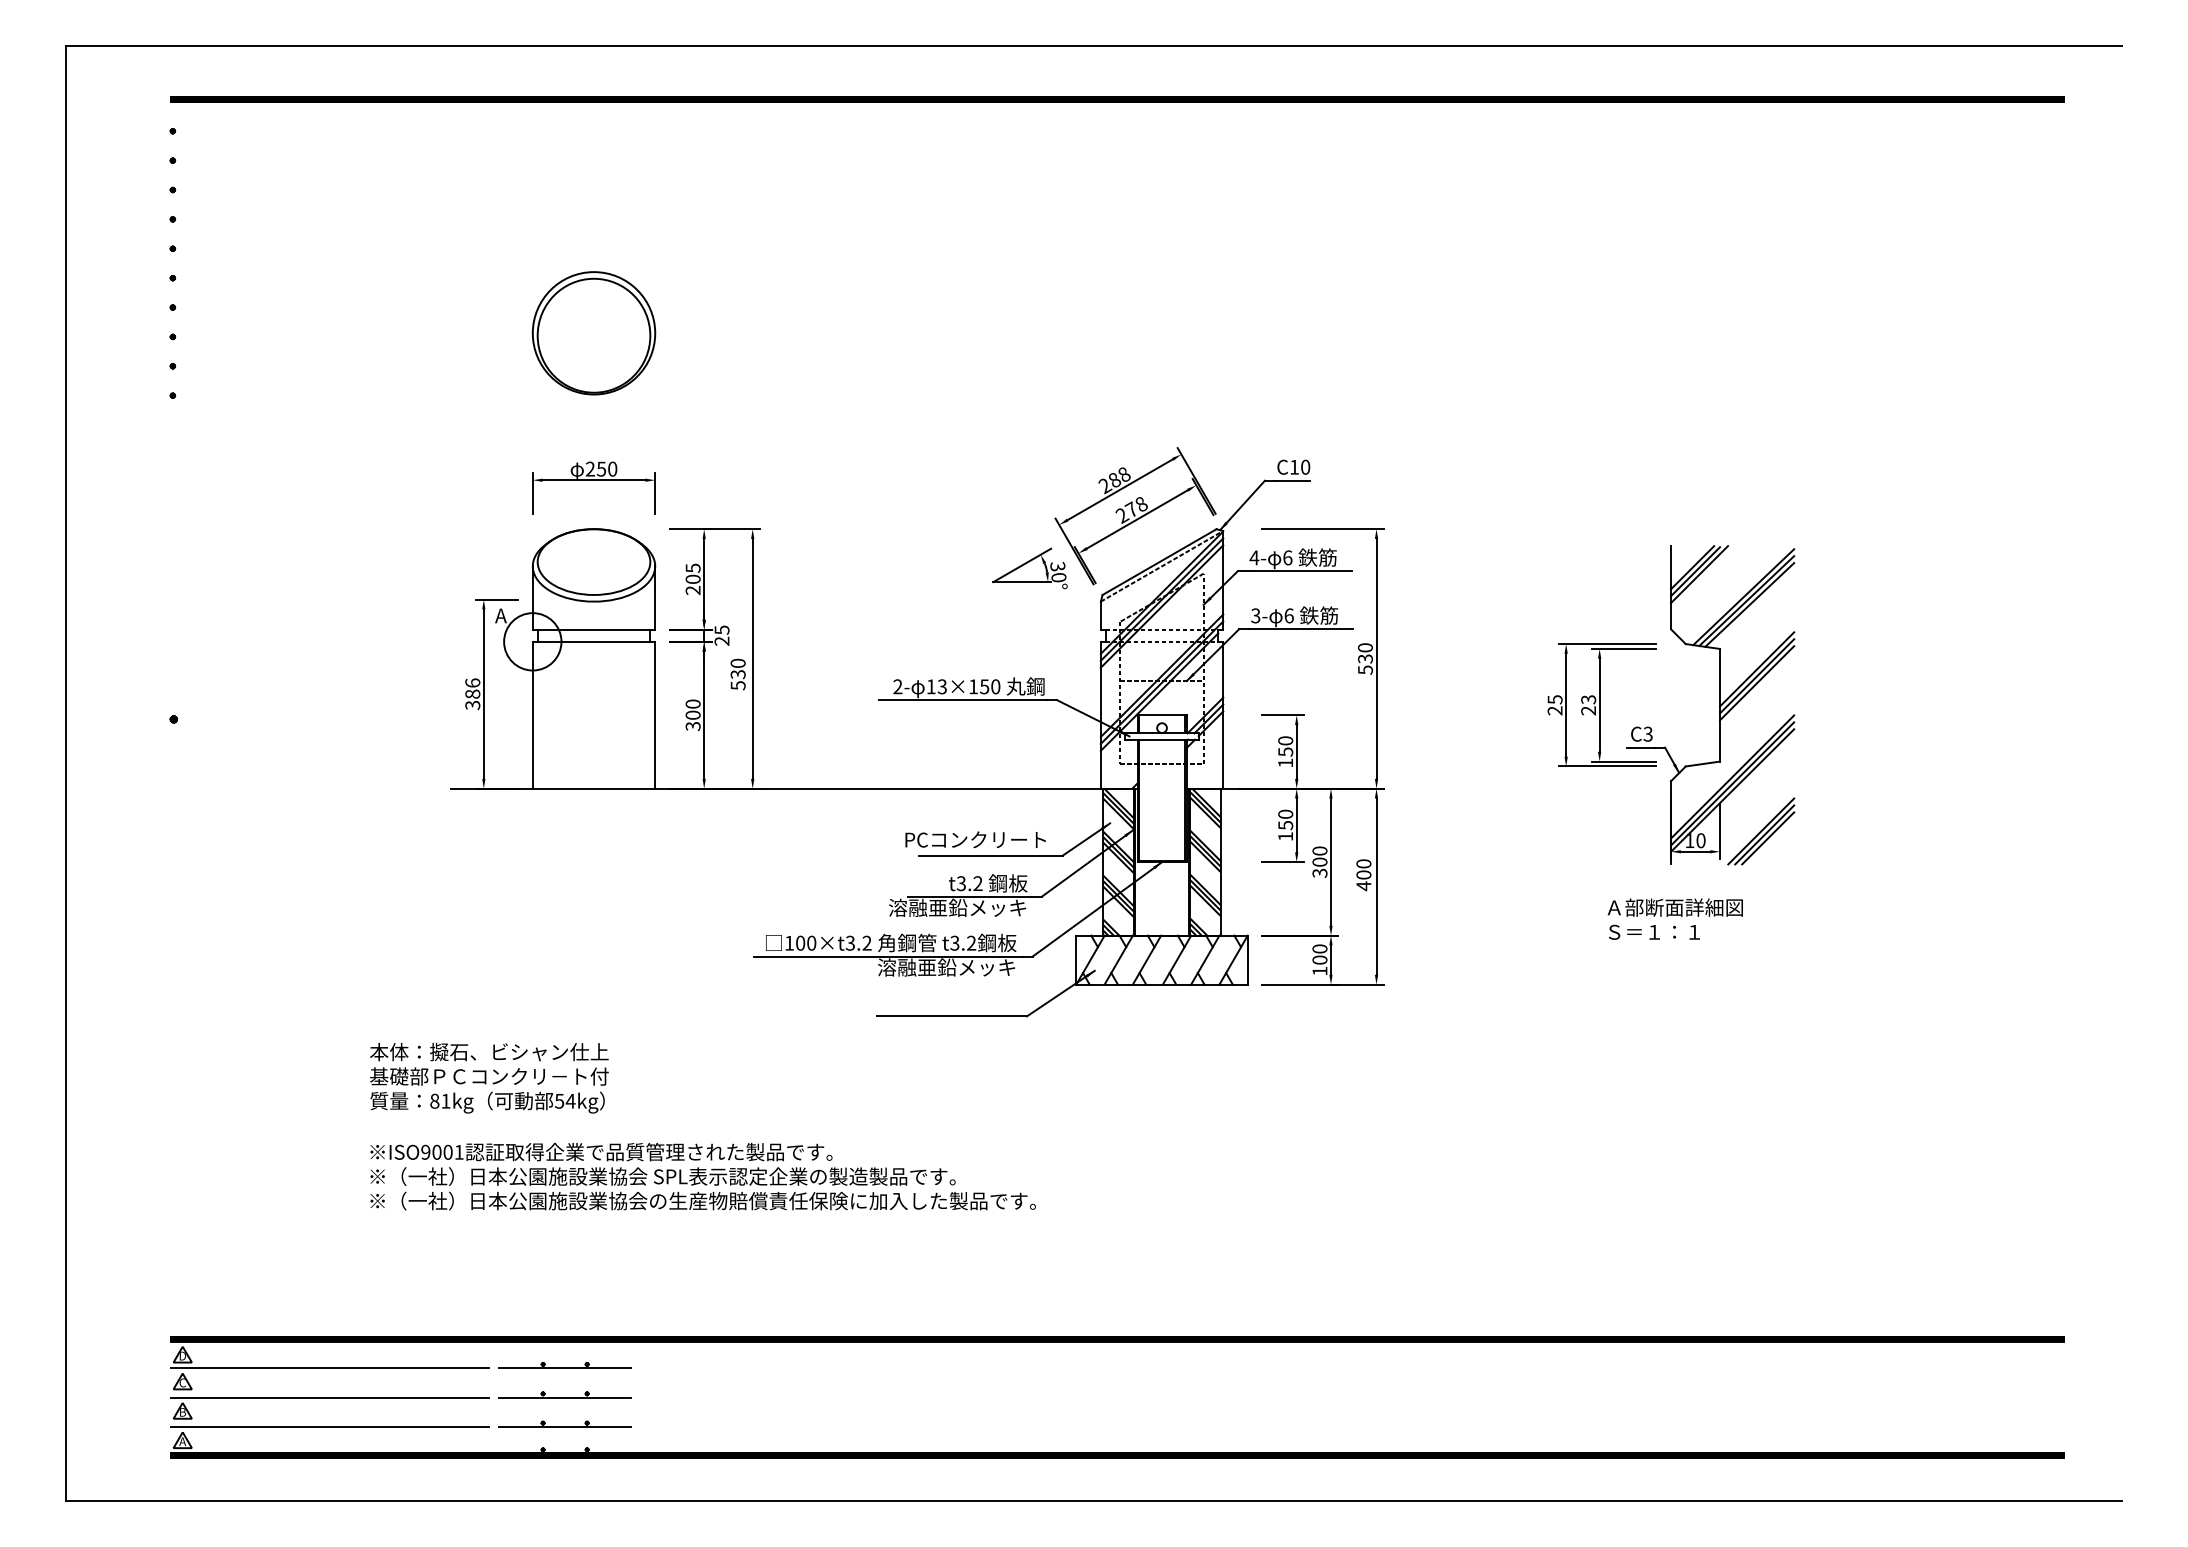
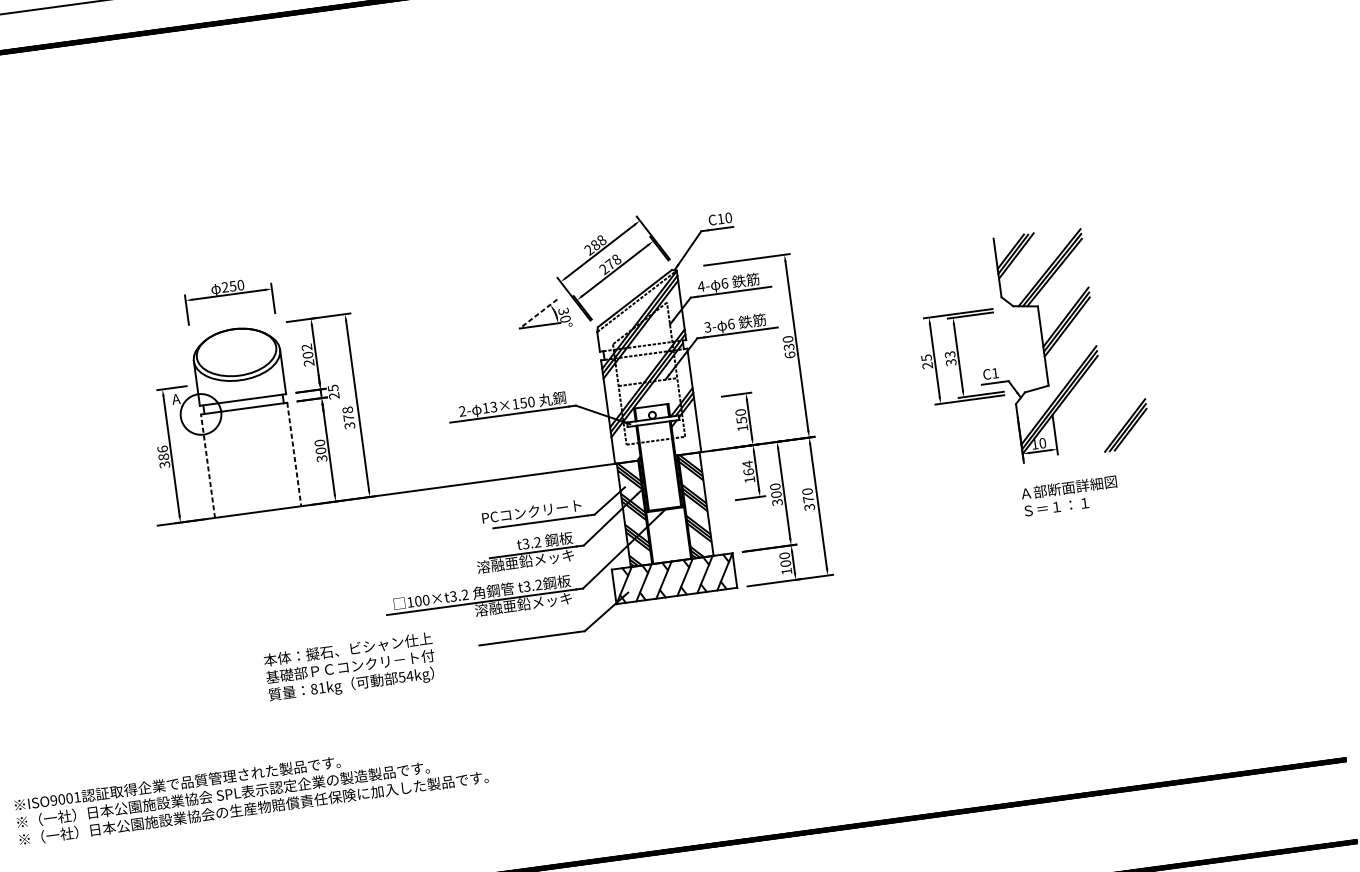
part: (593, 333) -> (214, 191), removed
line: (1021, 565) -> (537, 314), solid -> dashed
text: (692, 567) -> (306, 346), 205 -> 202
text: (1365, 669) -> (790, 354), 530 -> 630
text: (737, 673) -> (348, 417), 530 -> 378
text: (1588, 710) -> (951, 362), 23 -> 33
line: (532, 714) -> (207, 465), solid -> dashed
line: (655, 715) -> (294, 454), solid -> dashed
text: (1647, 733) -> (994, 372), C3 -> C1
text: (1285, 819) -> (748, 467), 150 -> 164
part: (1761, 831) -> (1125, 425), moved
text: (1363, 880) -> (808, 503), 400 -> 370
text: (1674, 918) -> (1069, 495), moved
text: (489, 1077) -> (350, 667), moved
text: (702, 1176) -> (251, 791), moved

